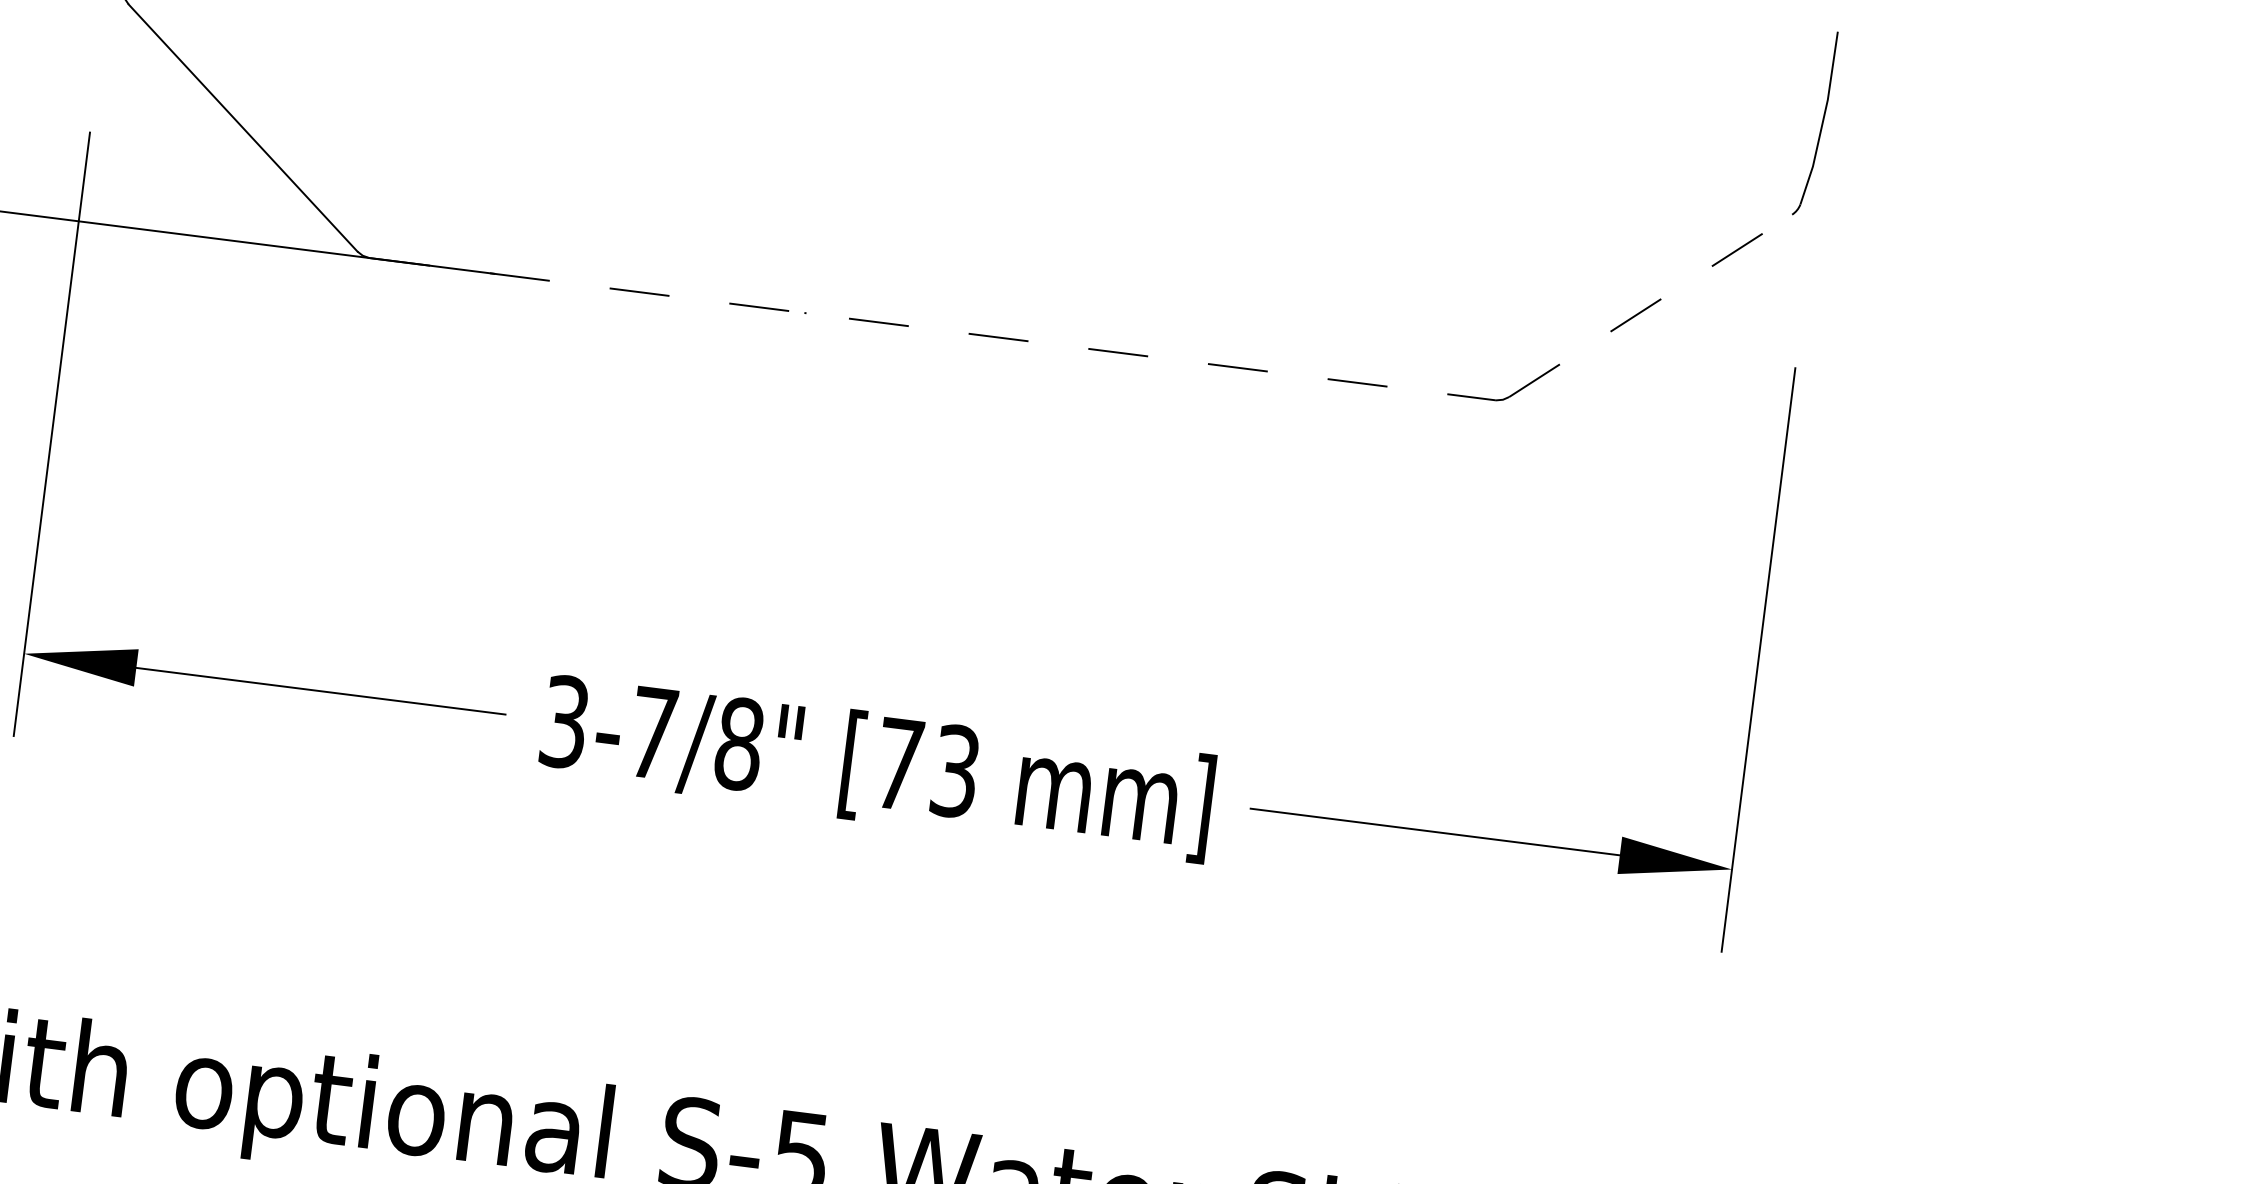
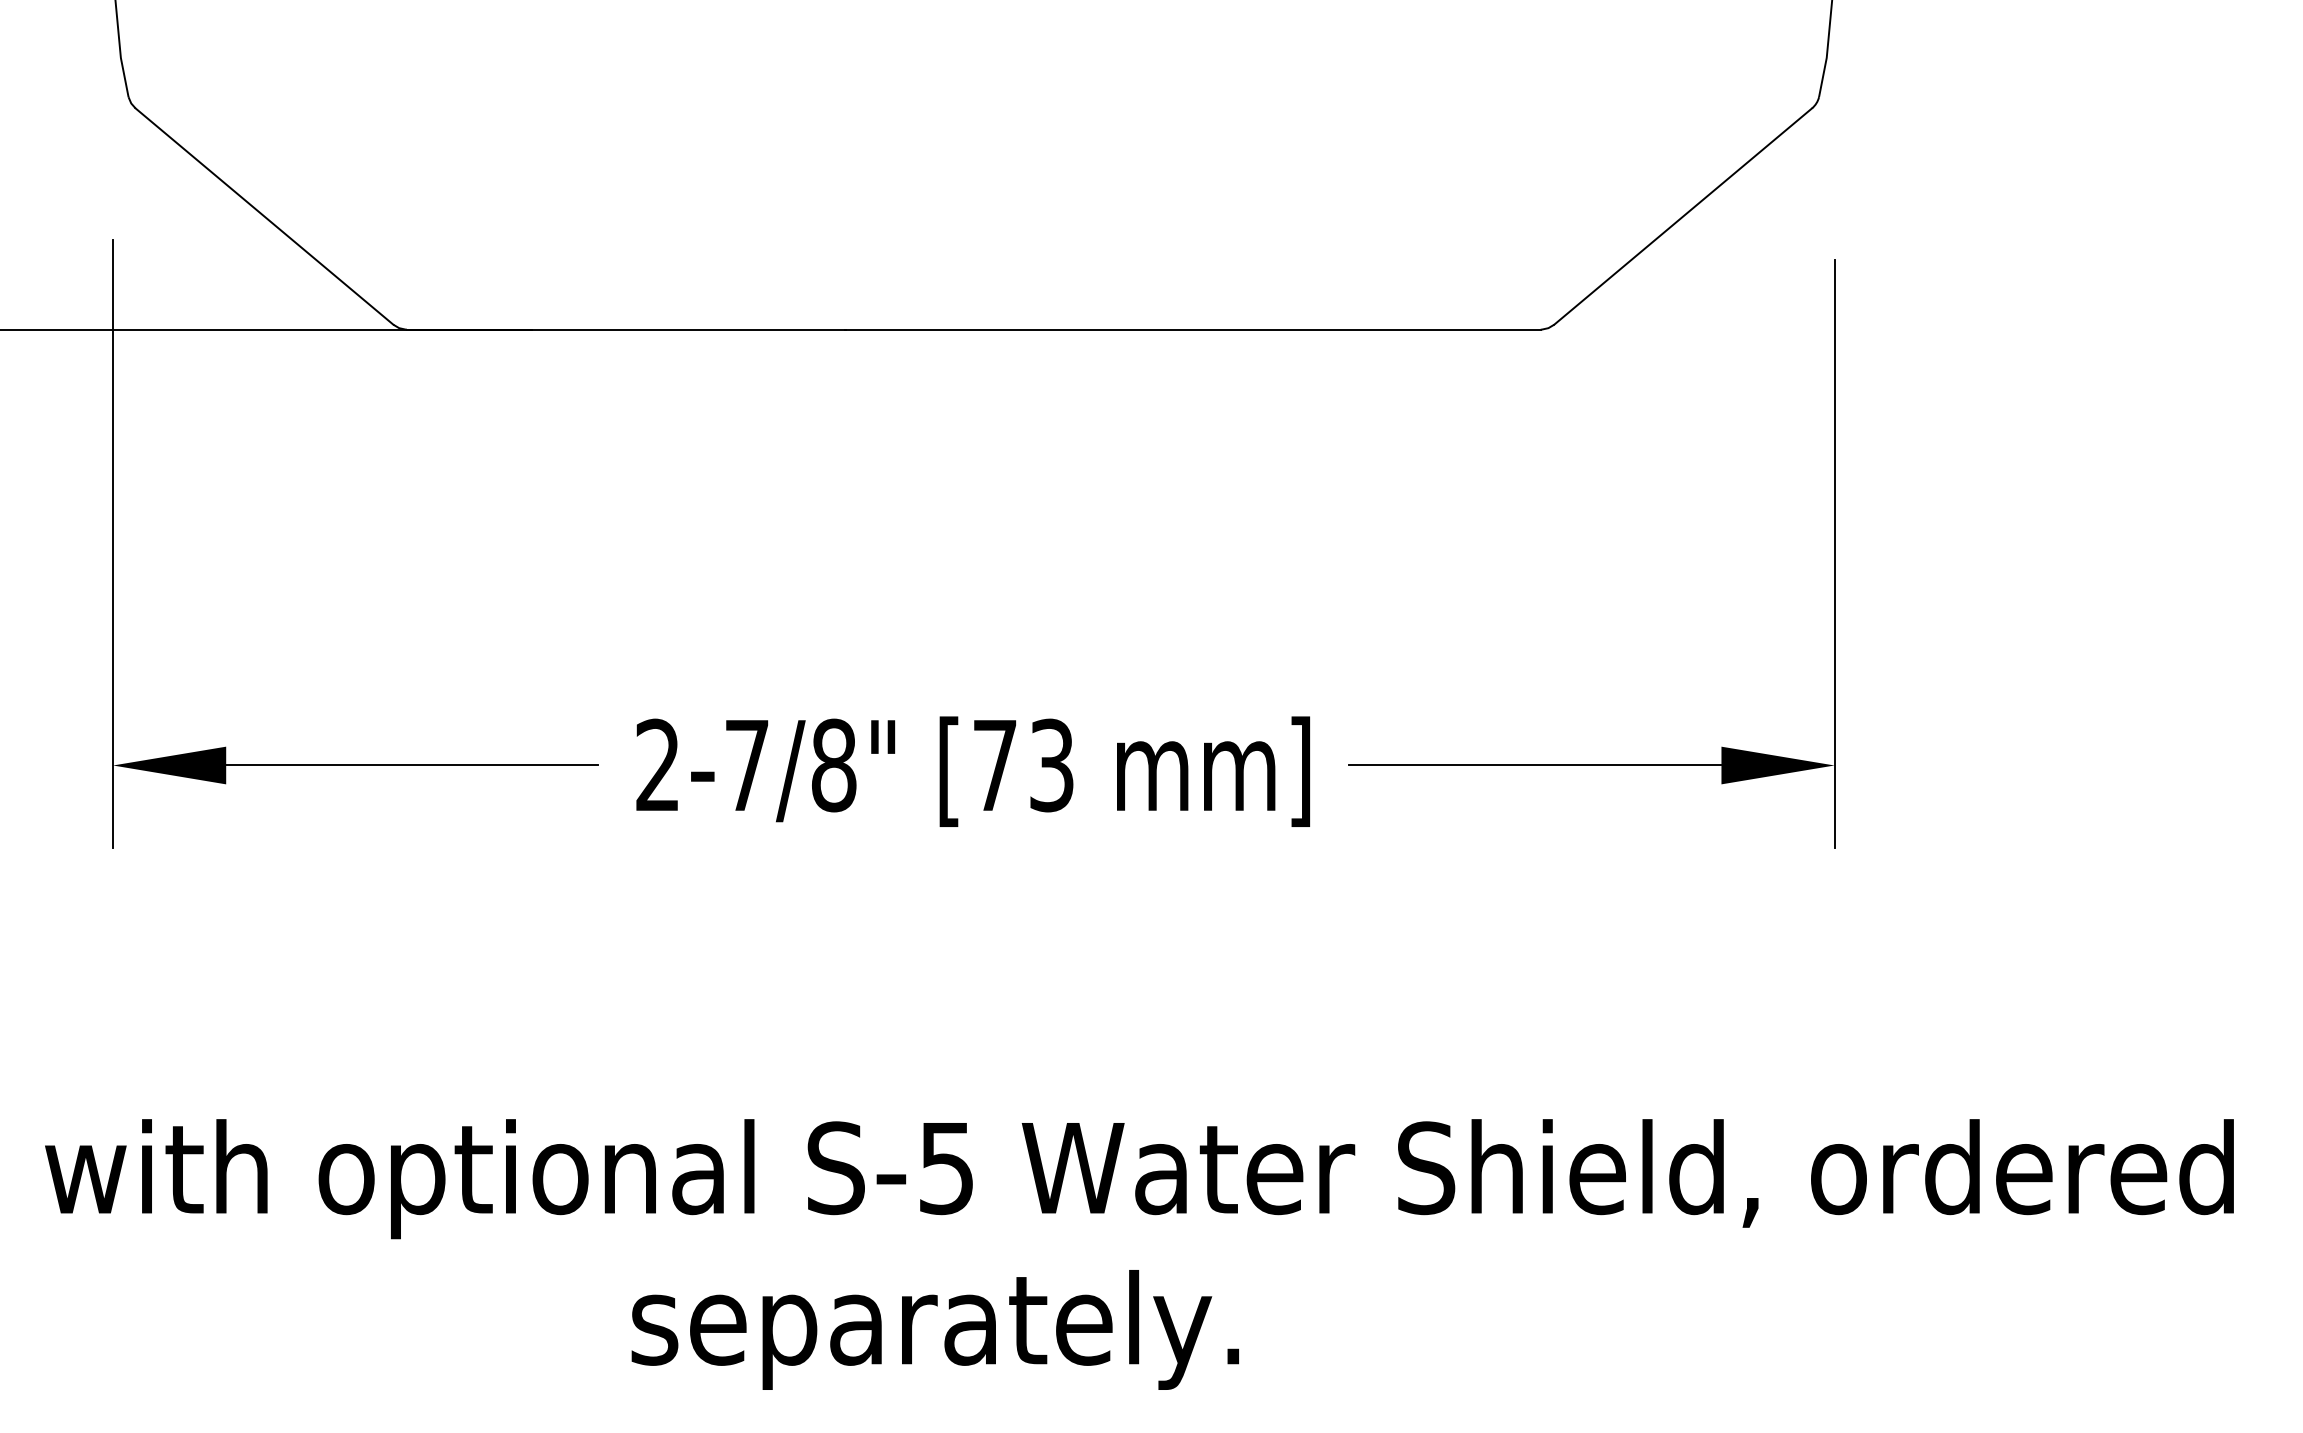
line: (1650, 305) -> (1683, 216), dashed -> solid
line: (932, 329) -> (973, 329), dashed -> solid
text: (564, 721) -> (657, 765), 3-7/8" -> 2-7/8"

